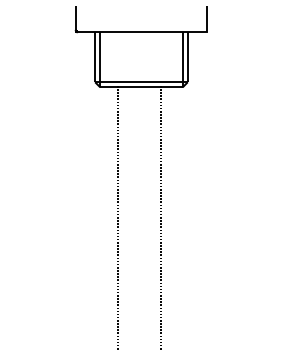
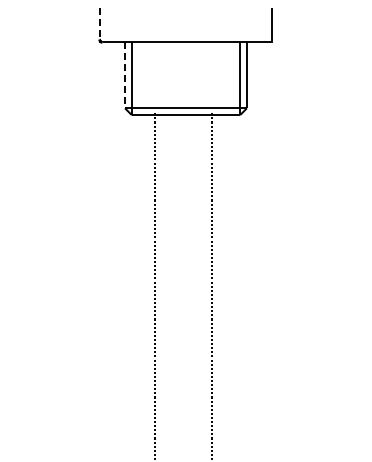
line: (75, 17) -> (99, 23), solid -> dashed
line: (95, 57) -> (125, 75), solid -> dashed

